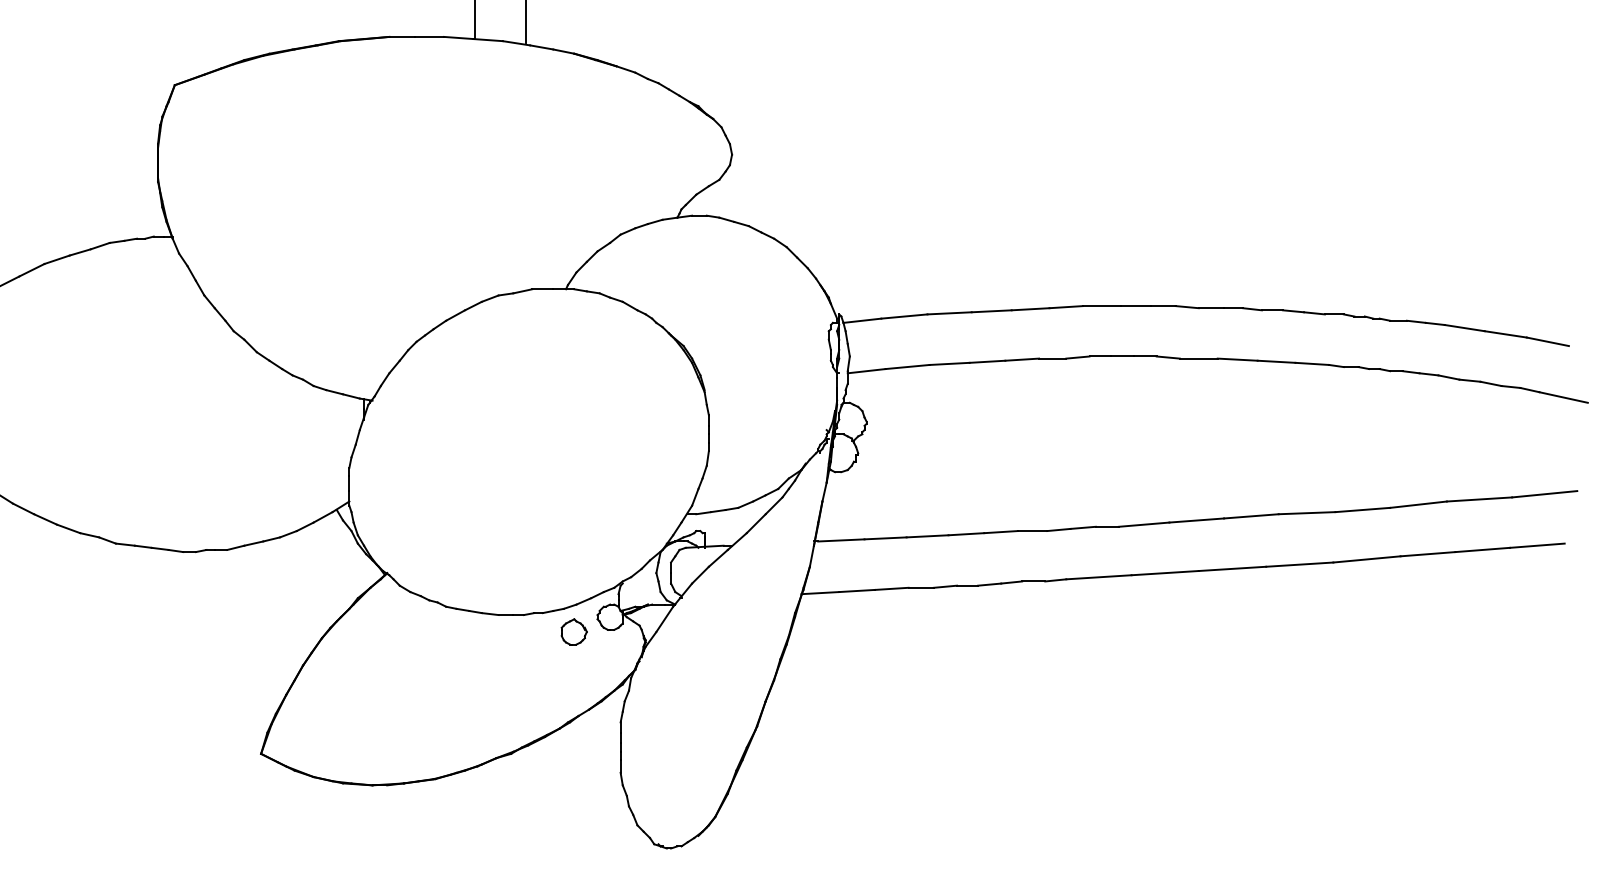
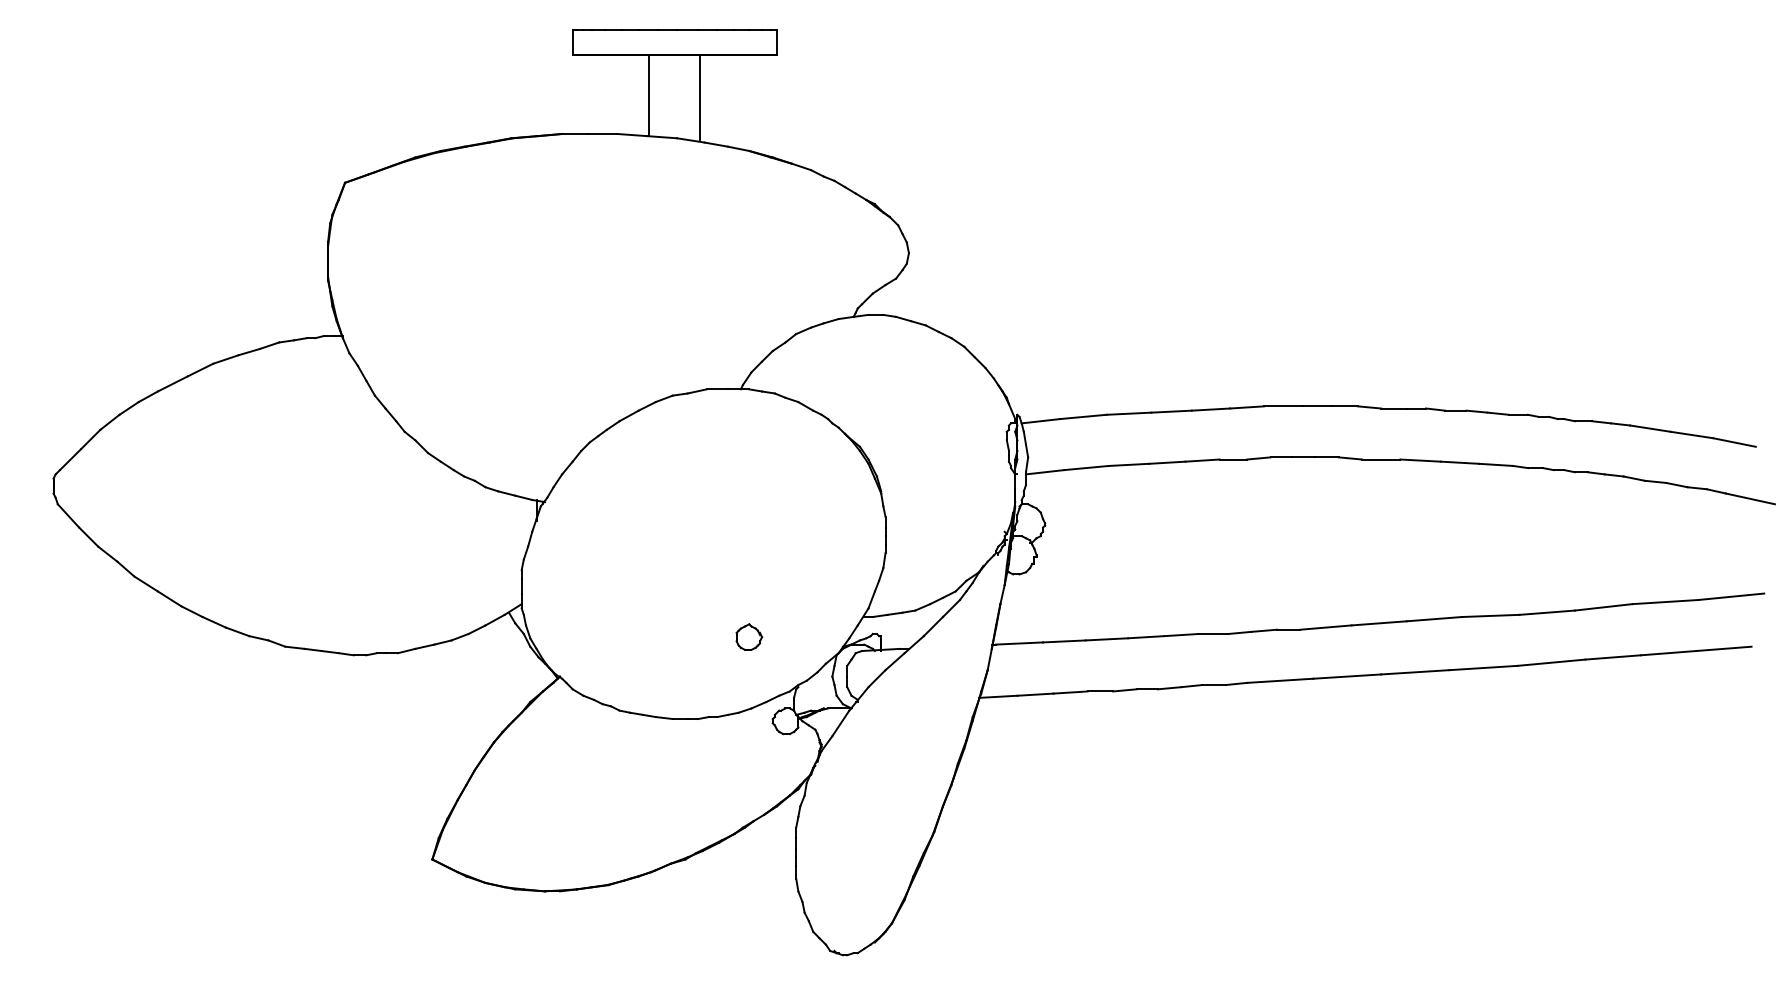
part: (574, 631) -> (749, 636), moved

